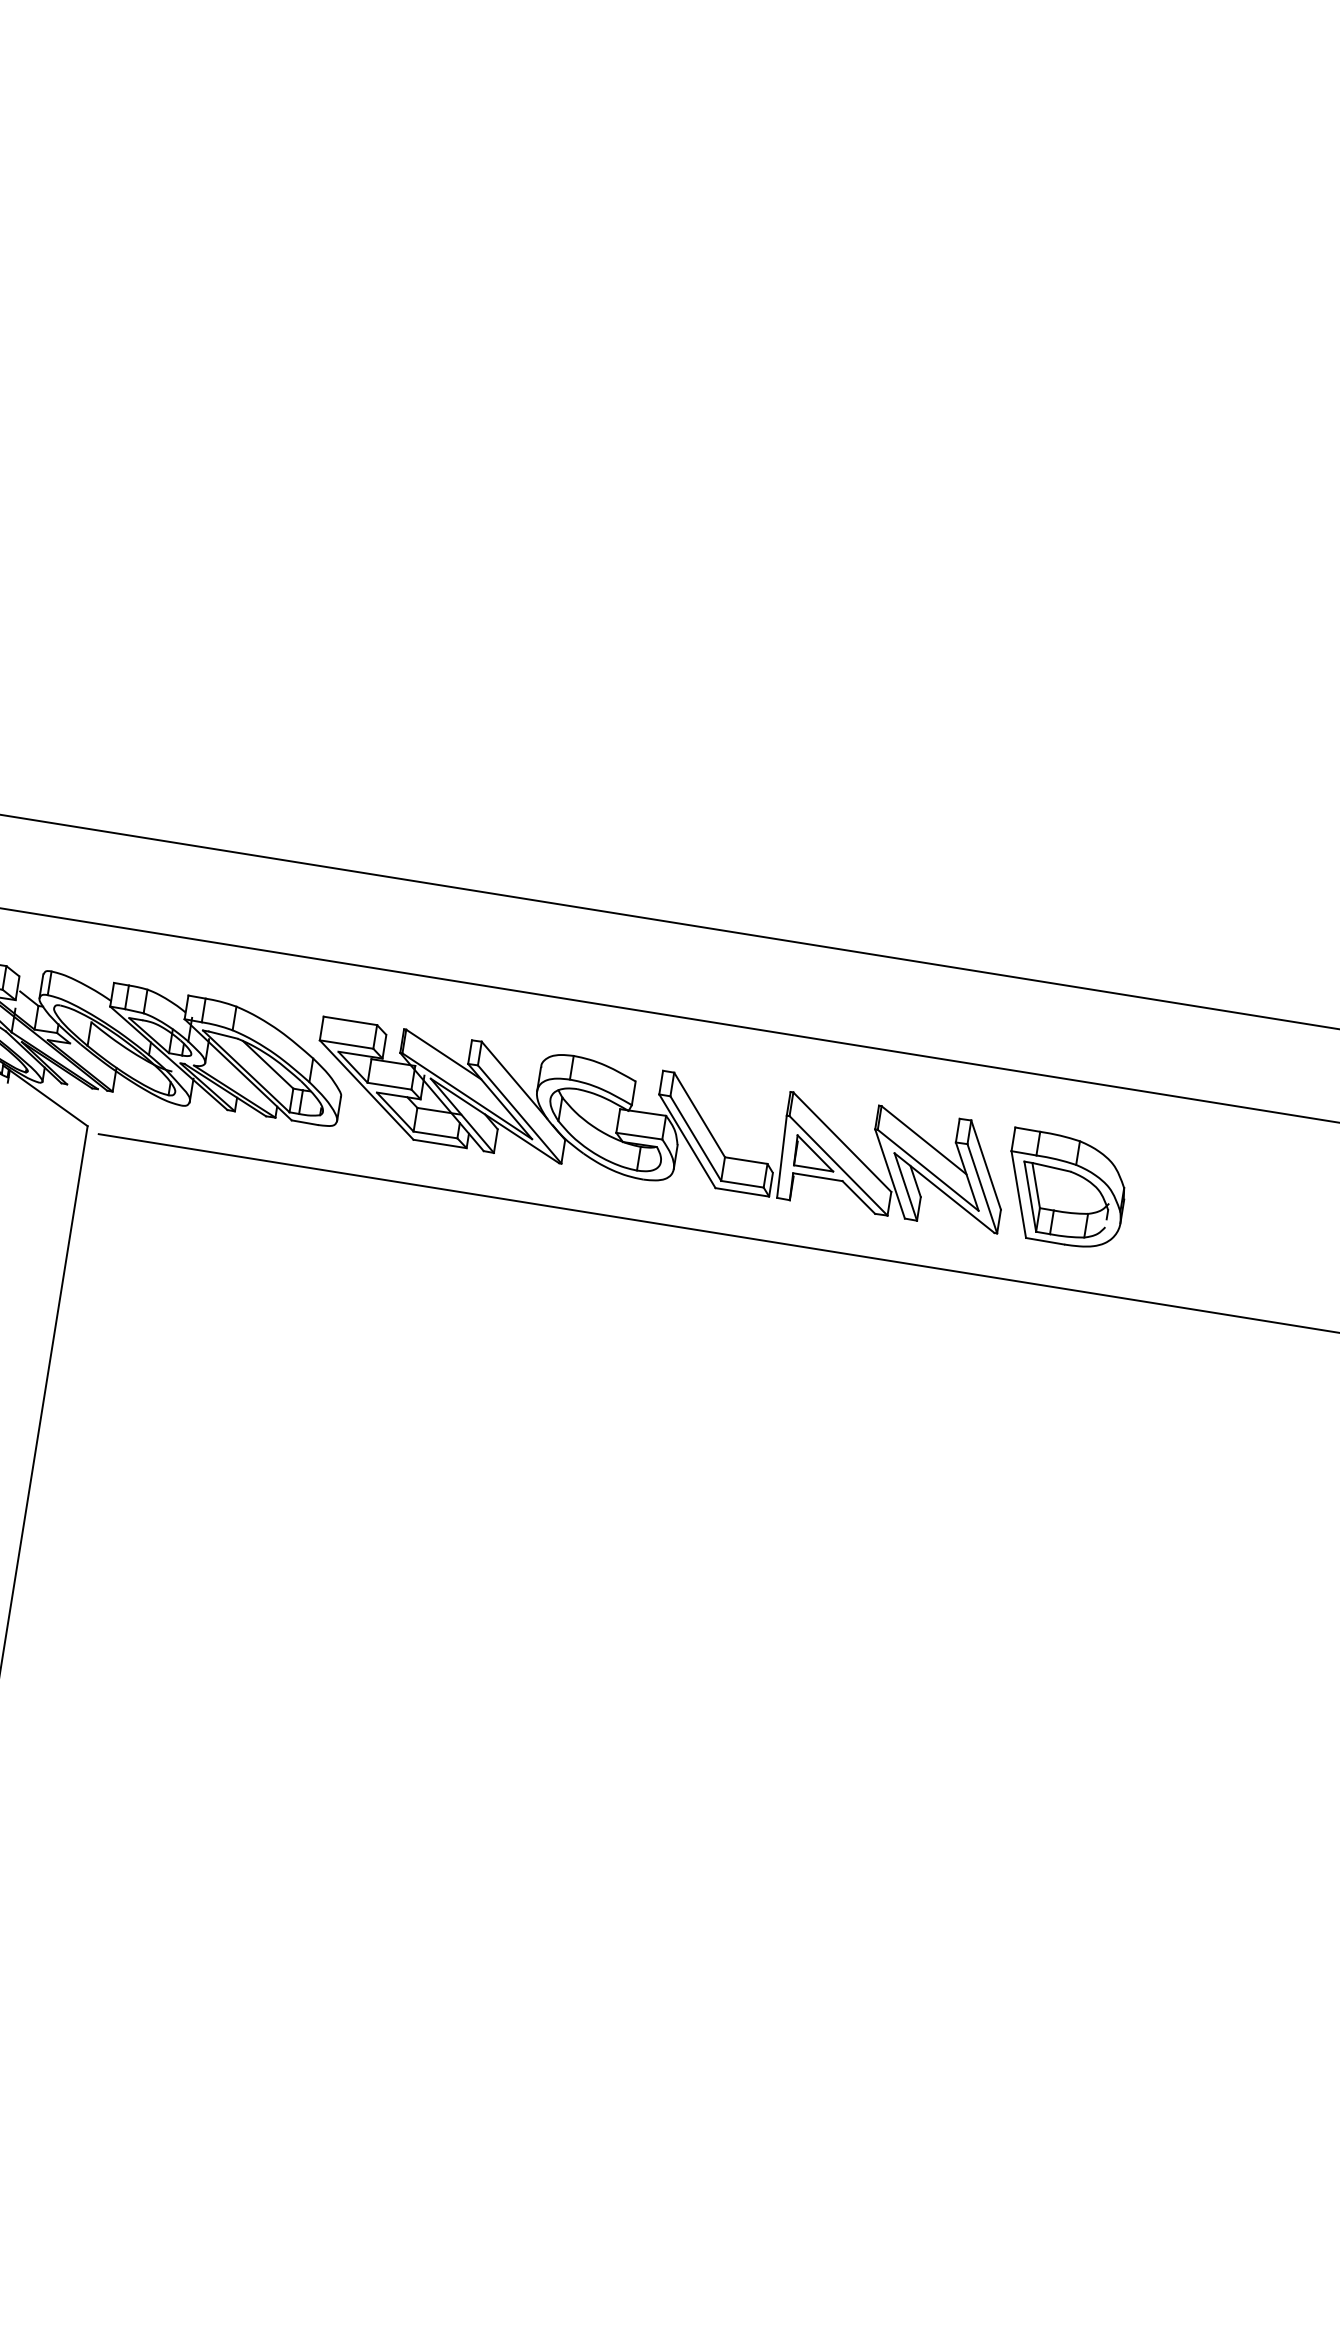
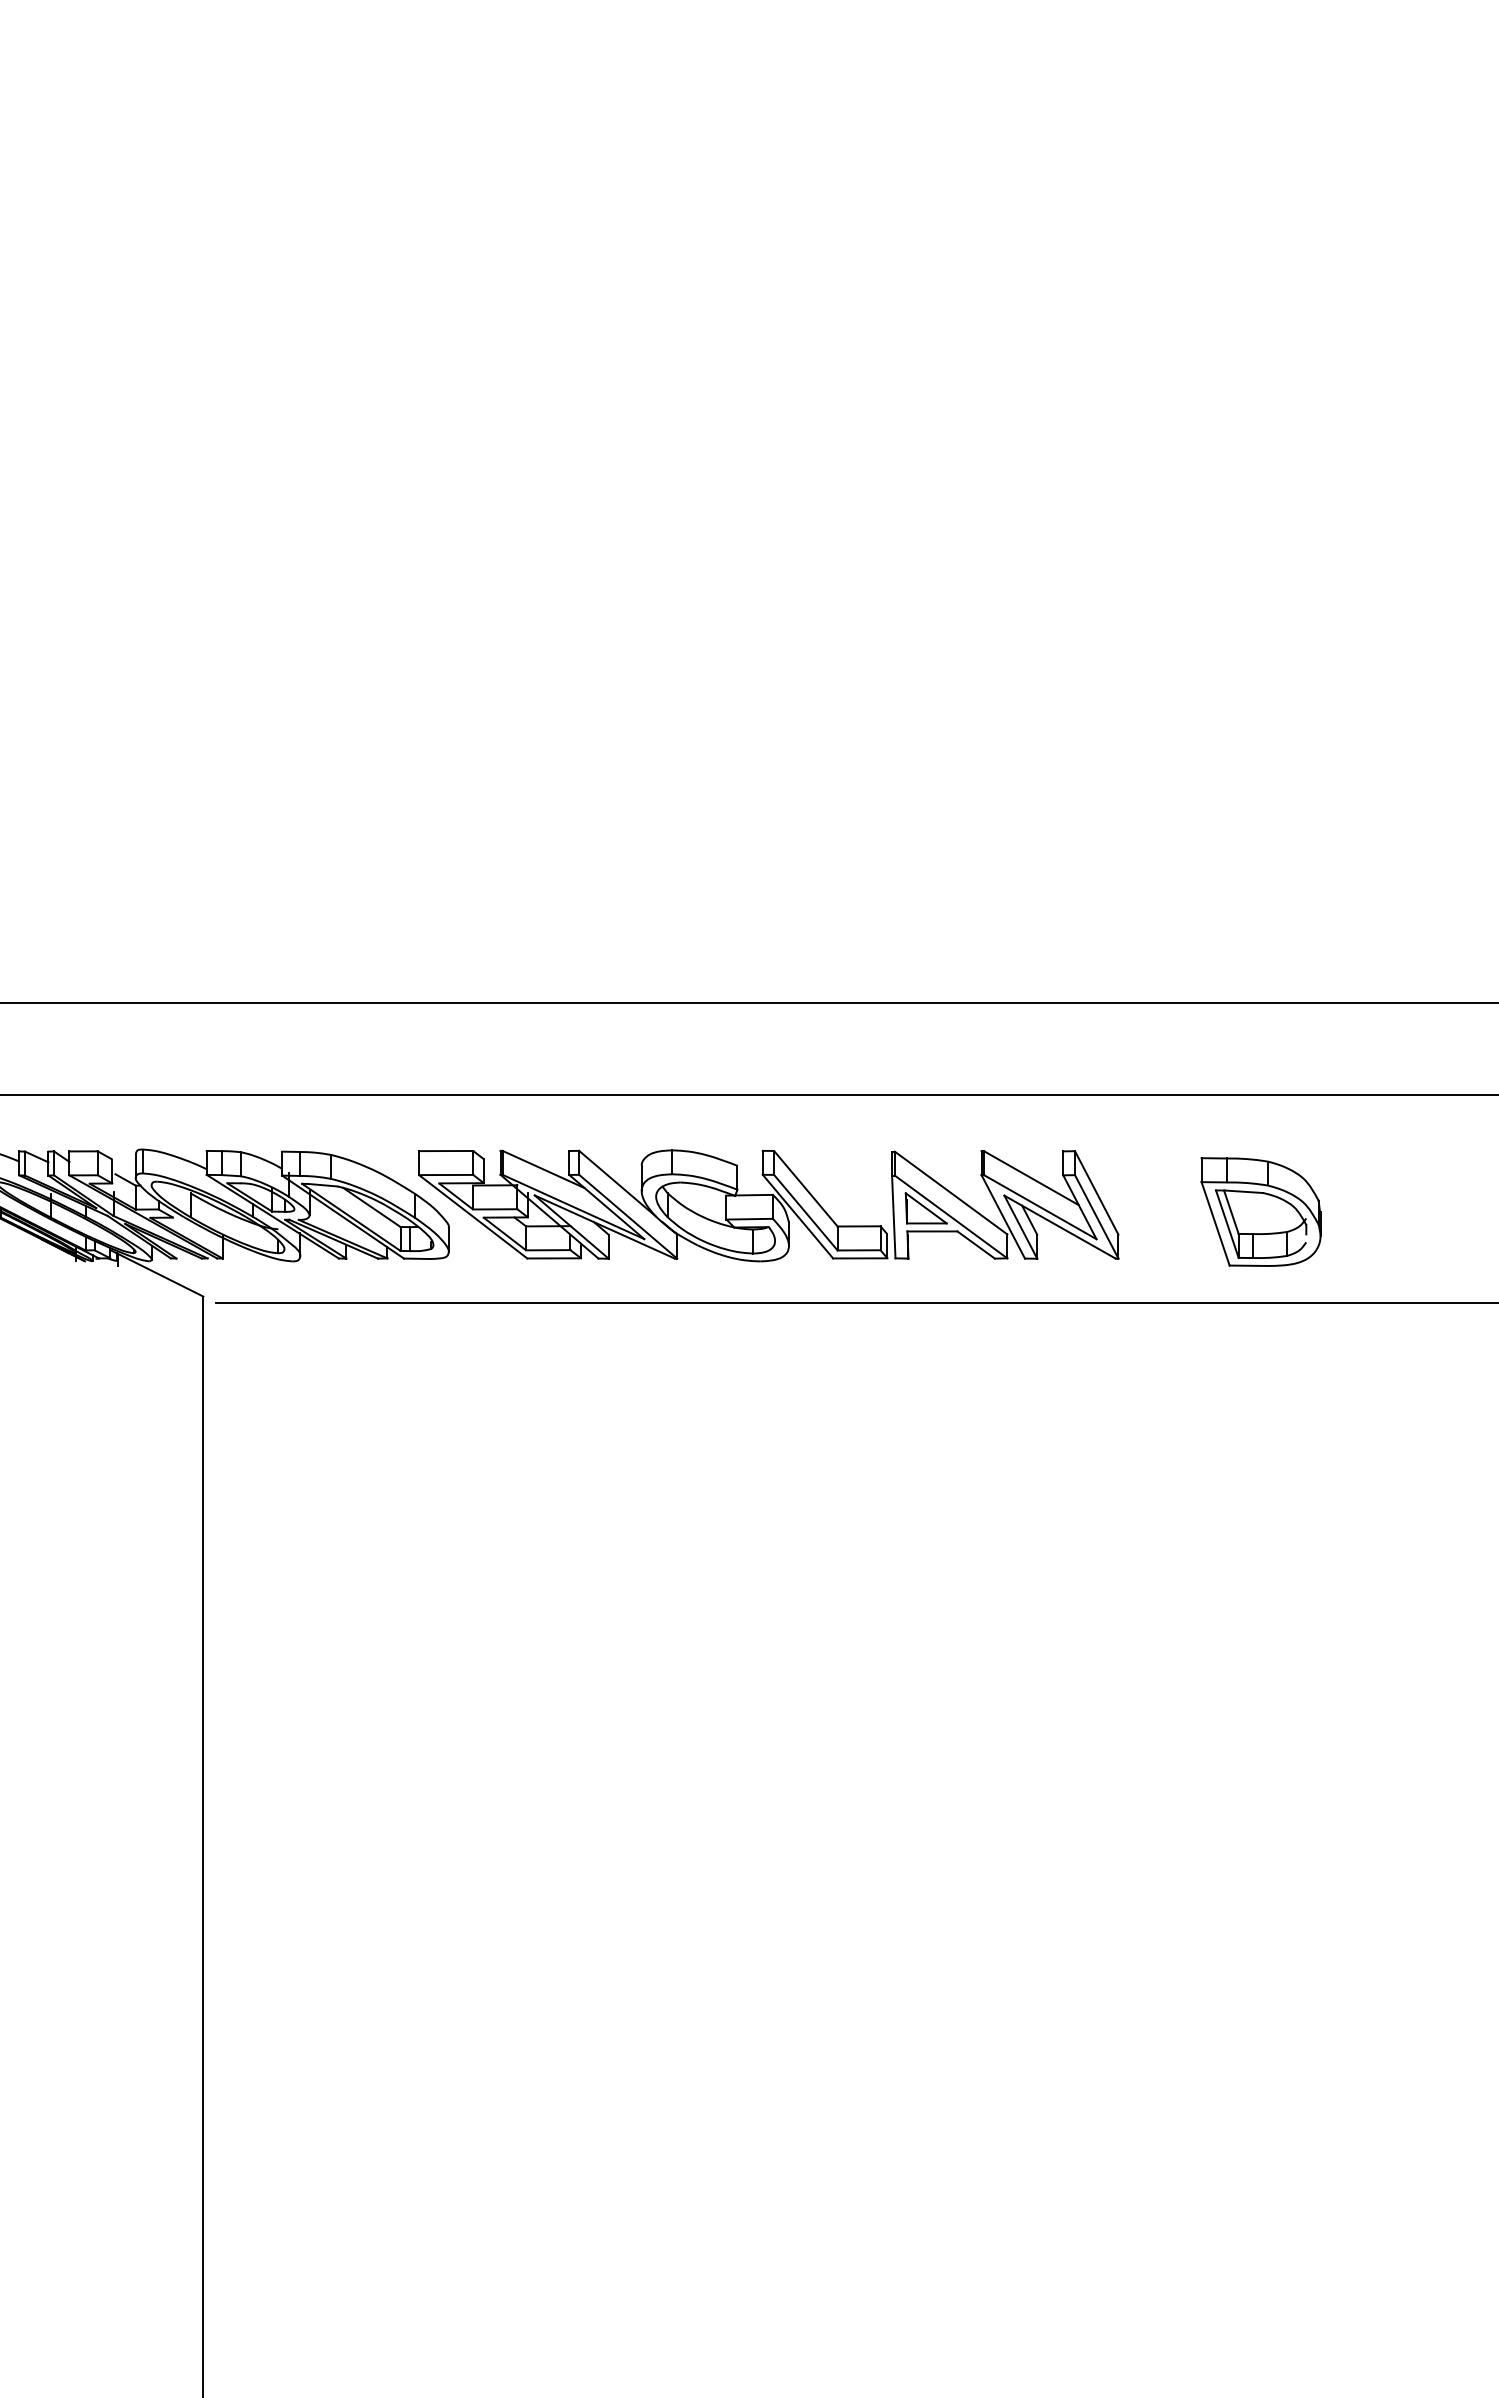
part: (1065, 1189) -> (1260, 1211), moved

